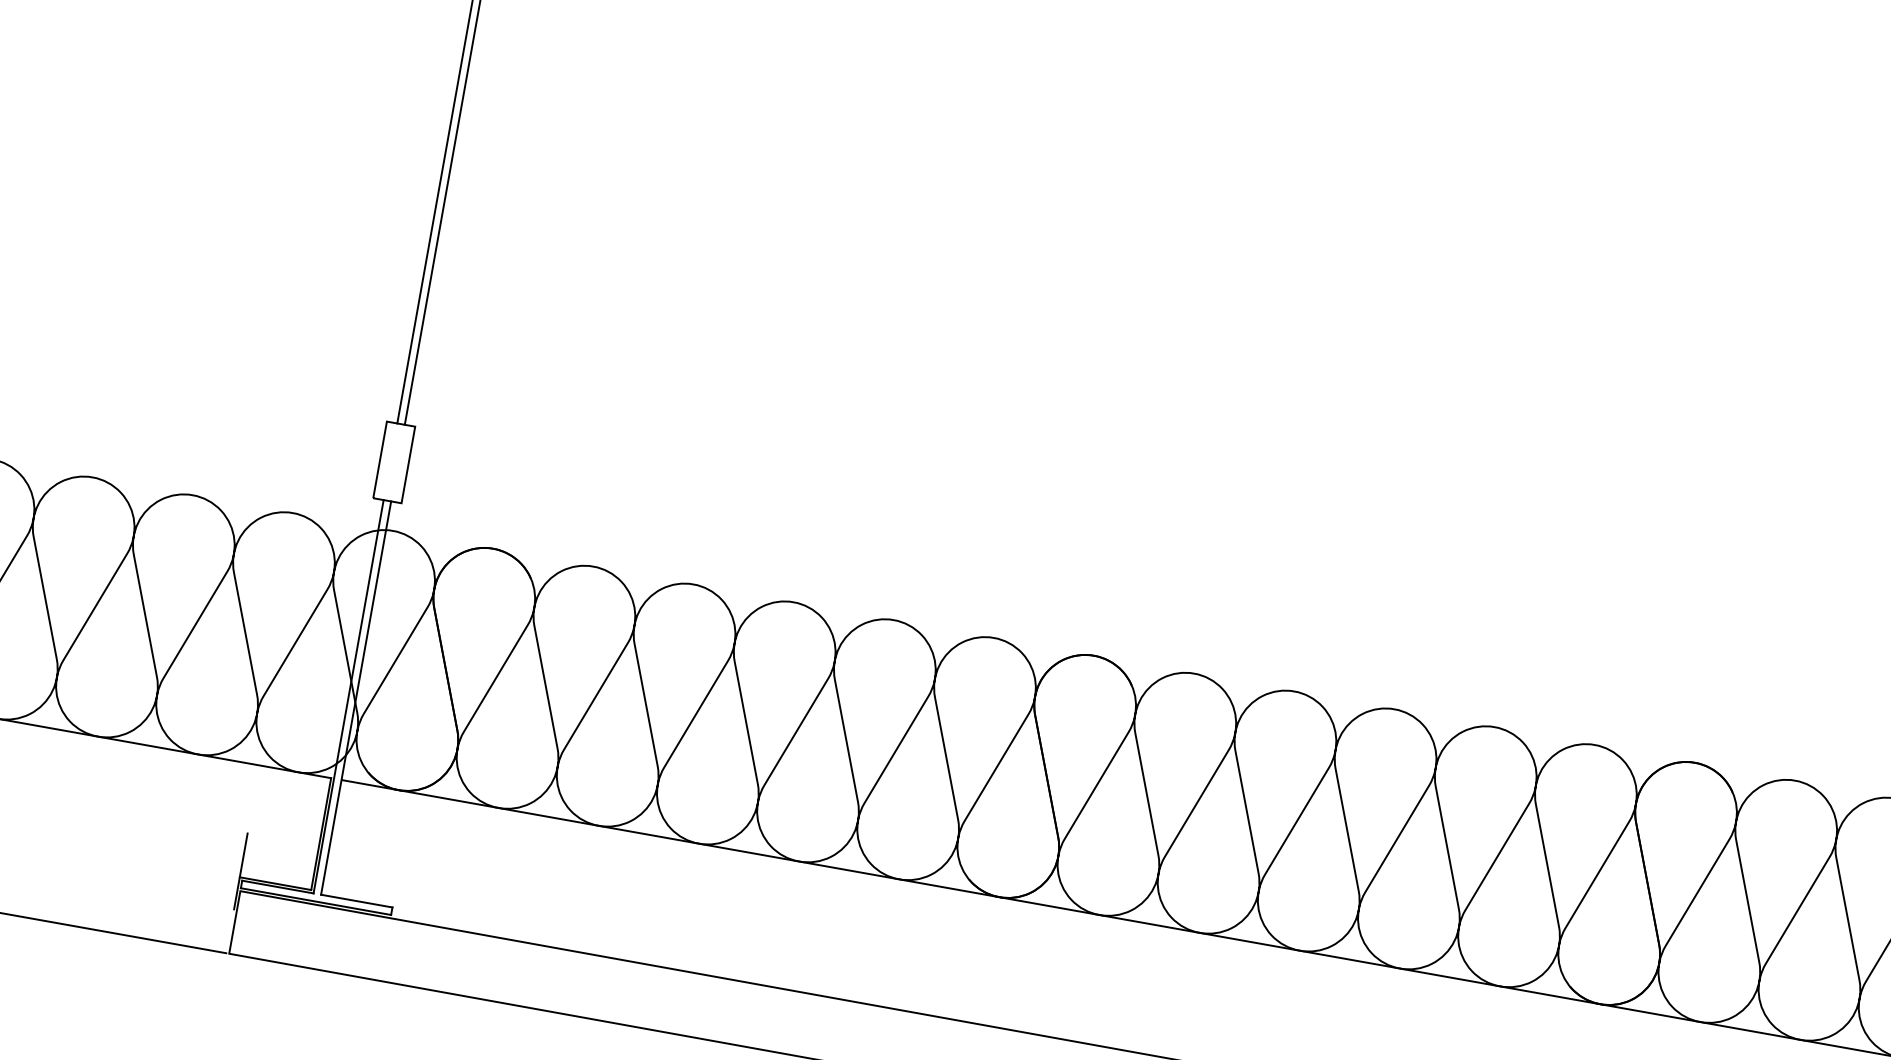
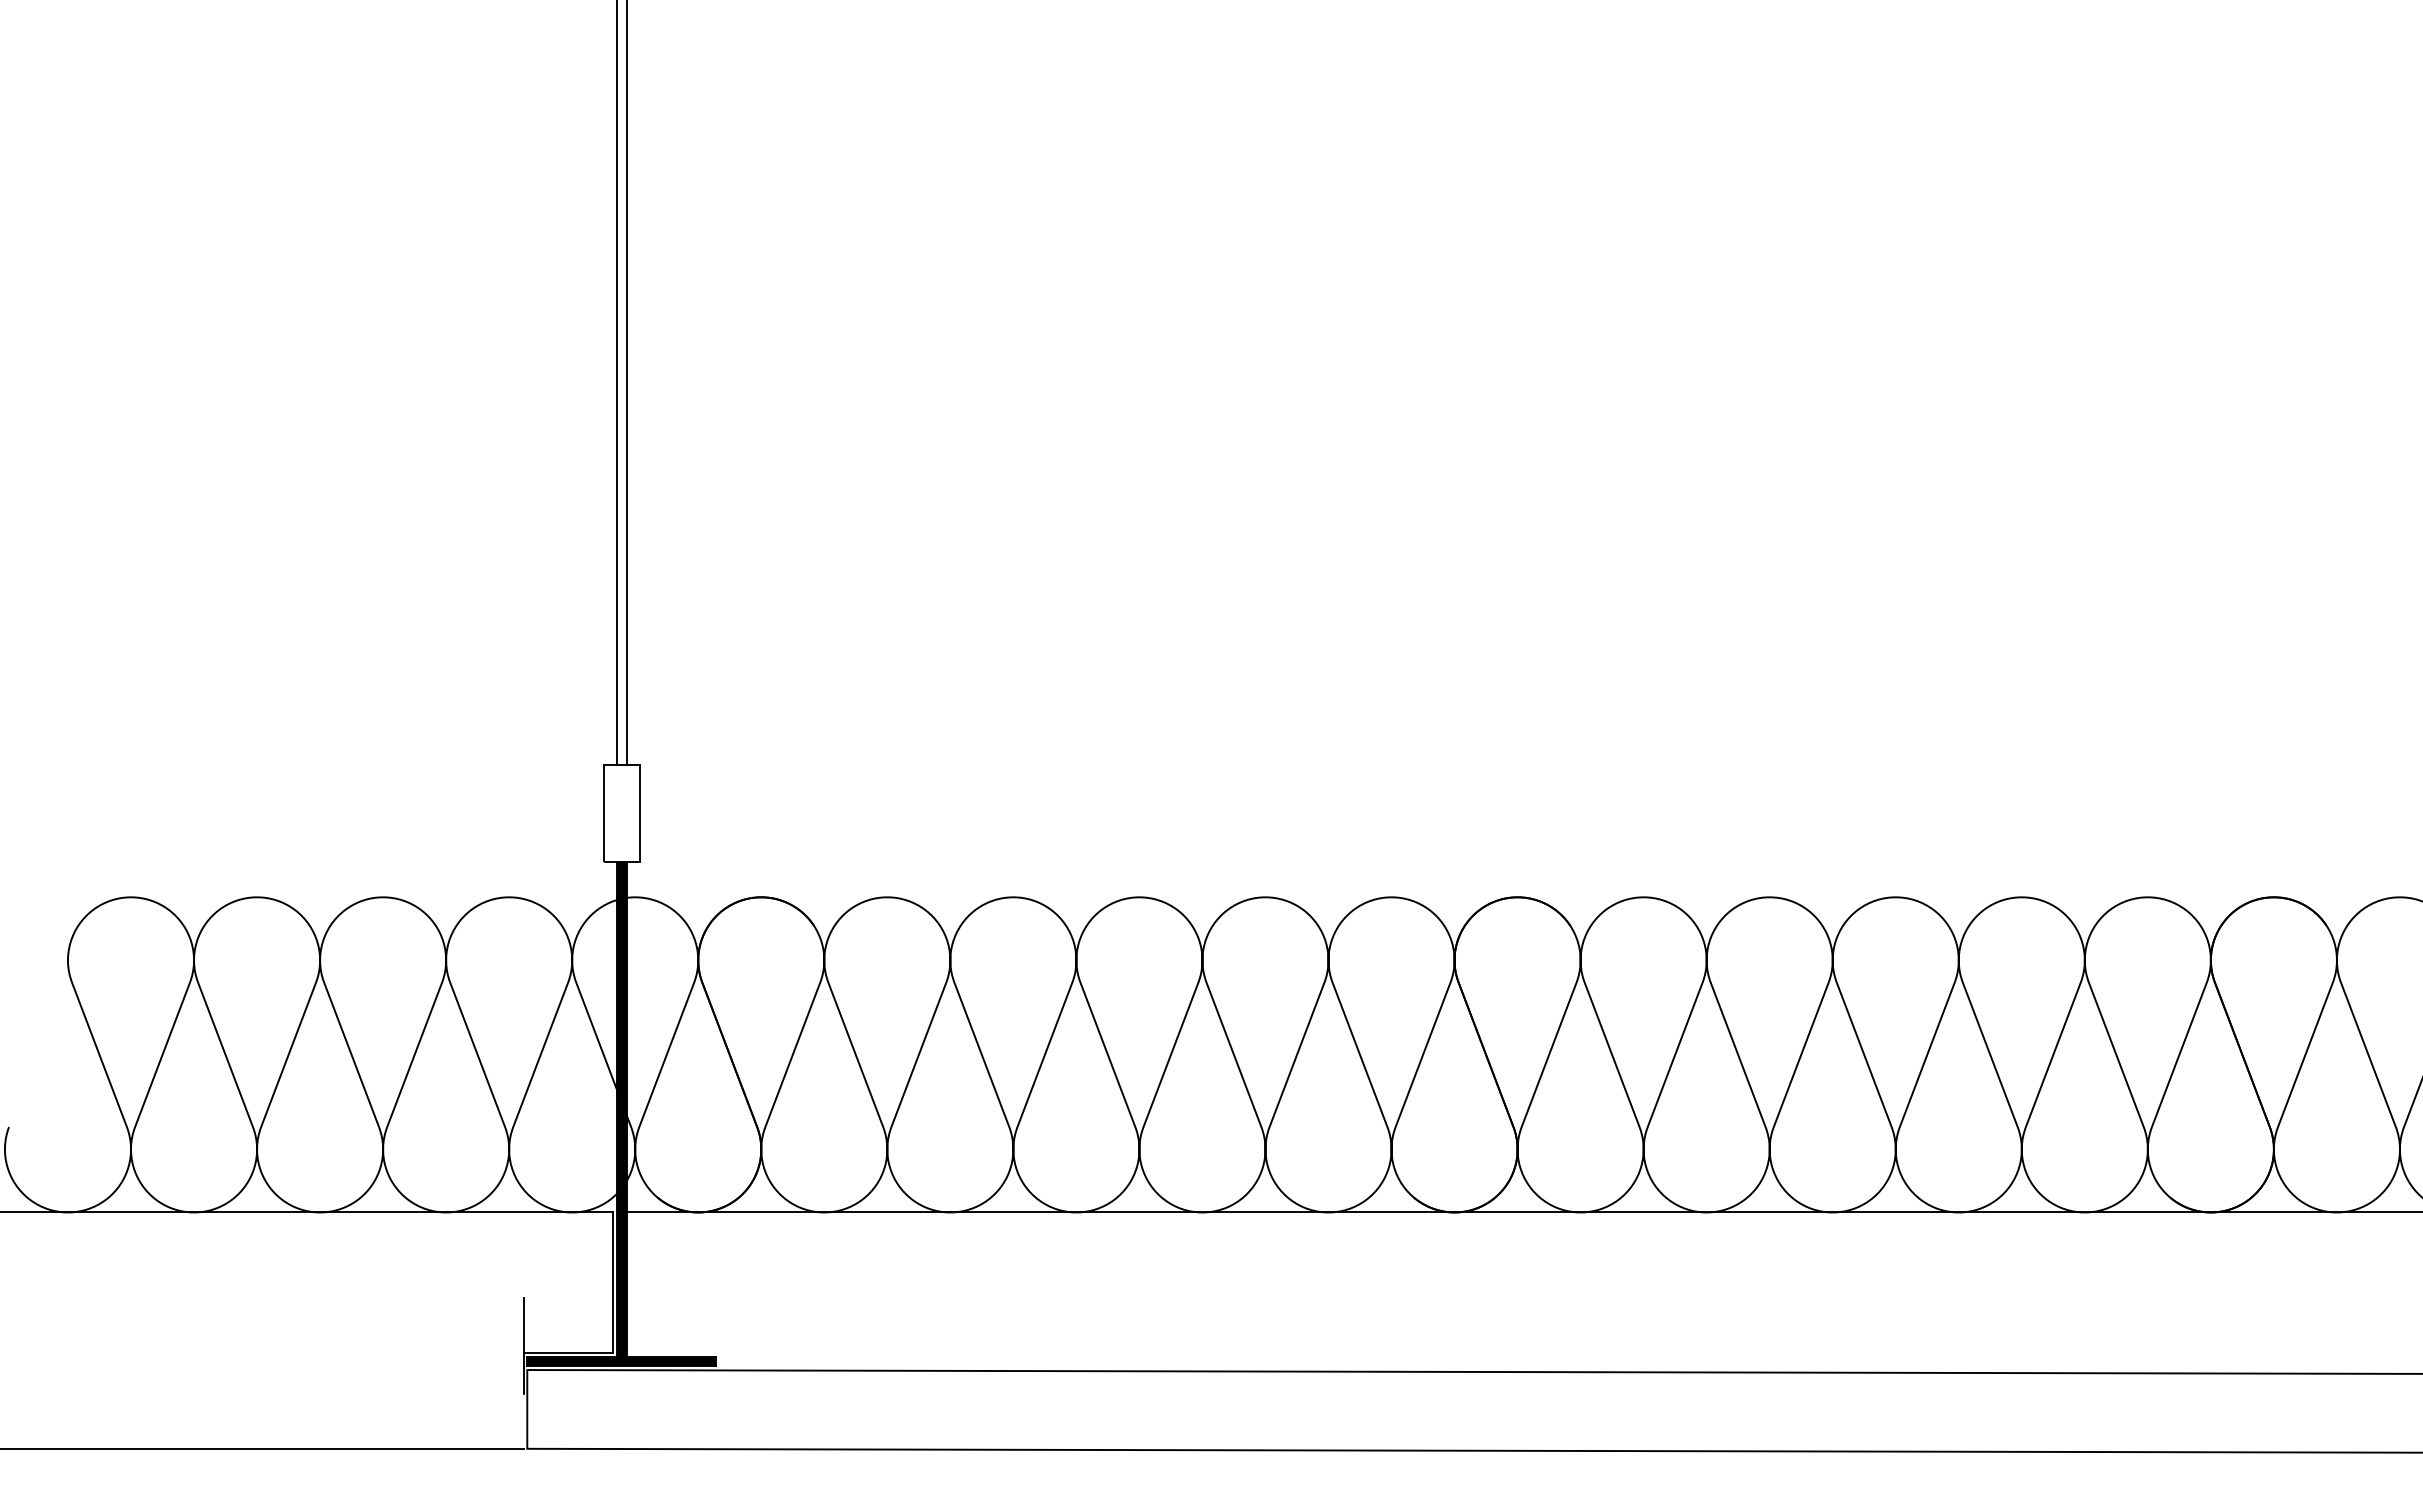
fill: (351, 700) -> (621, 1113), added

